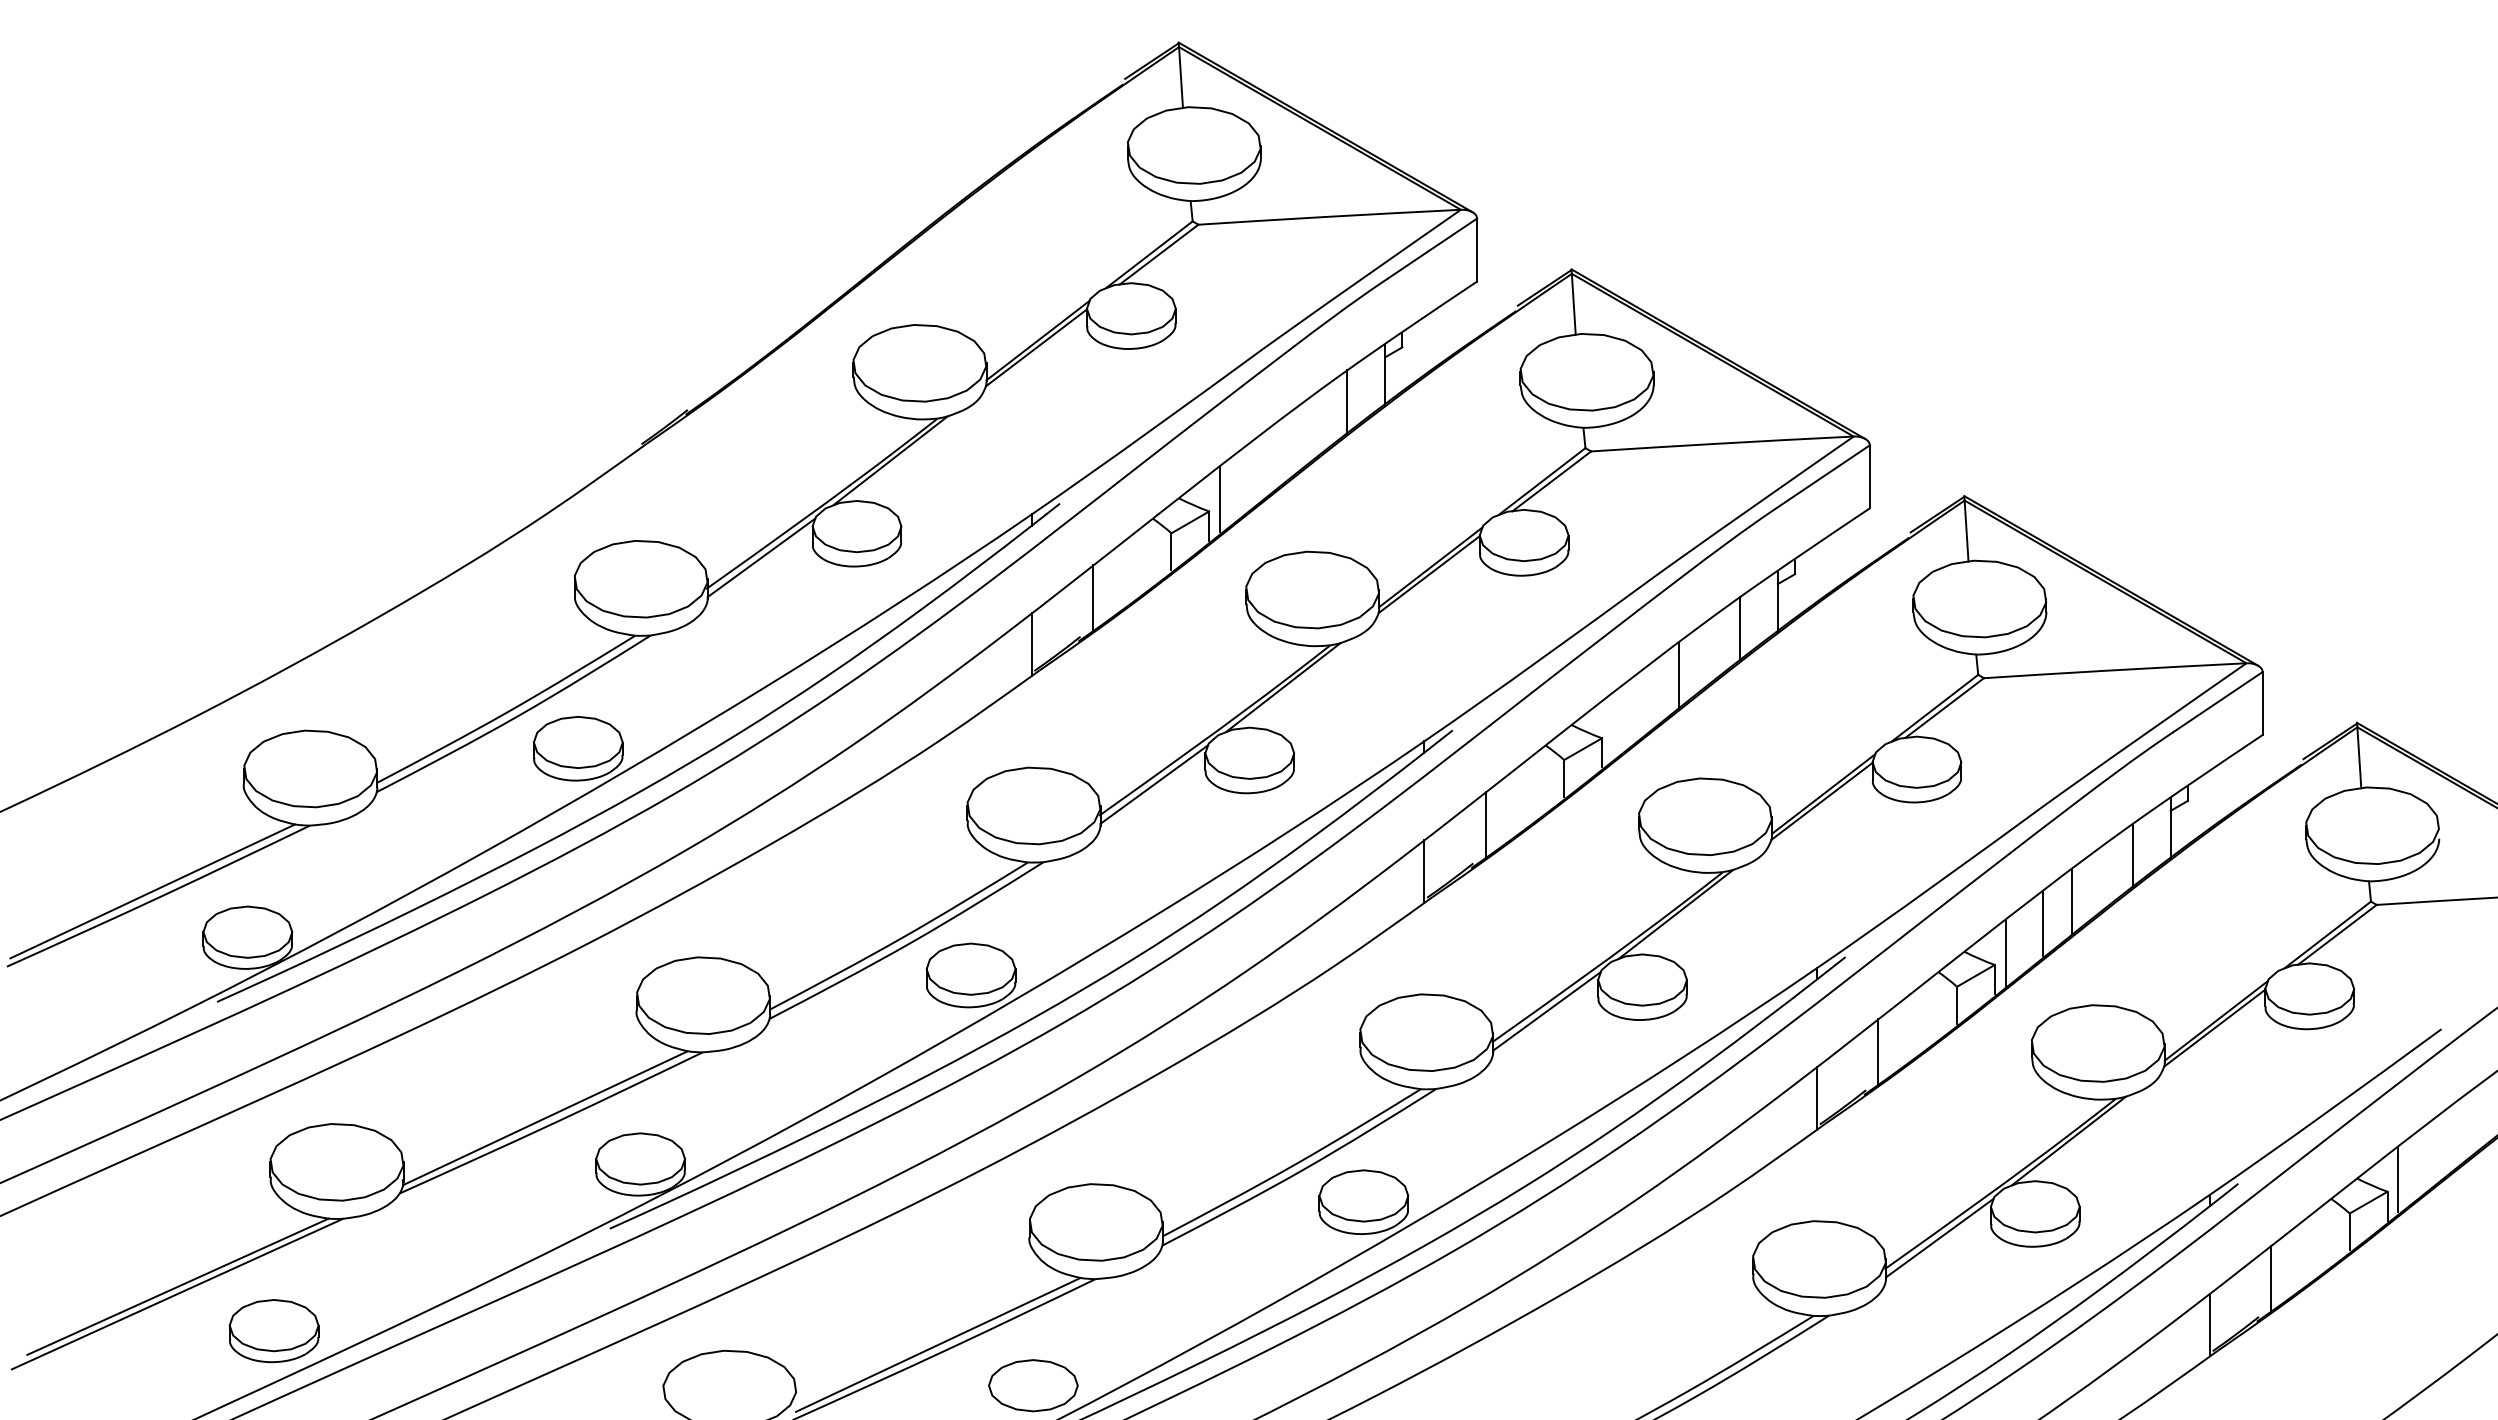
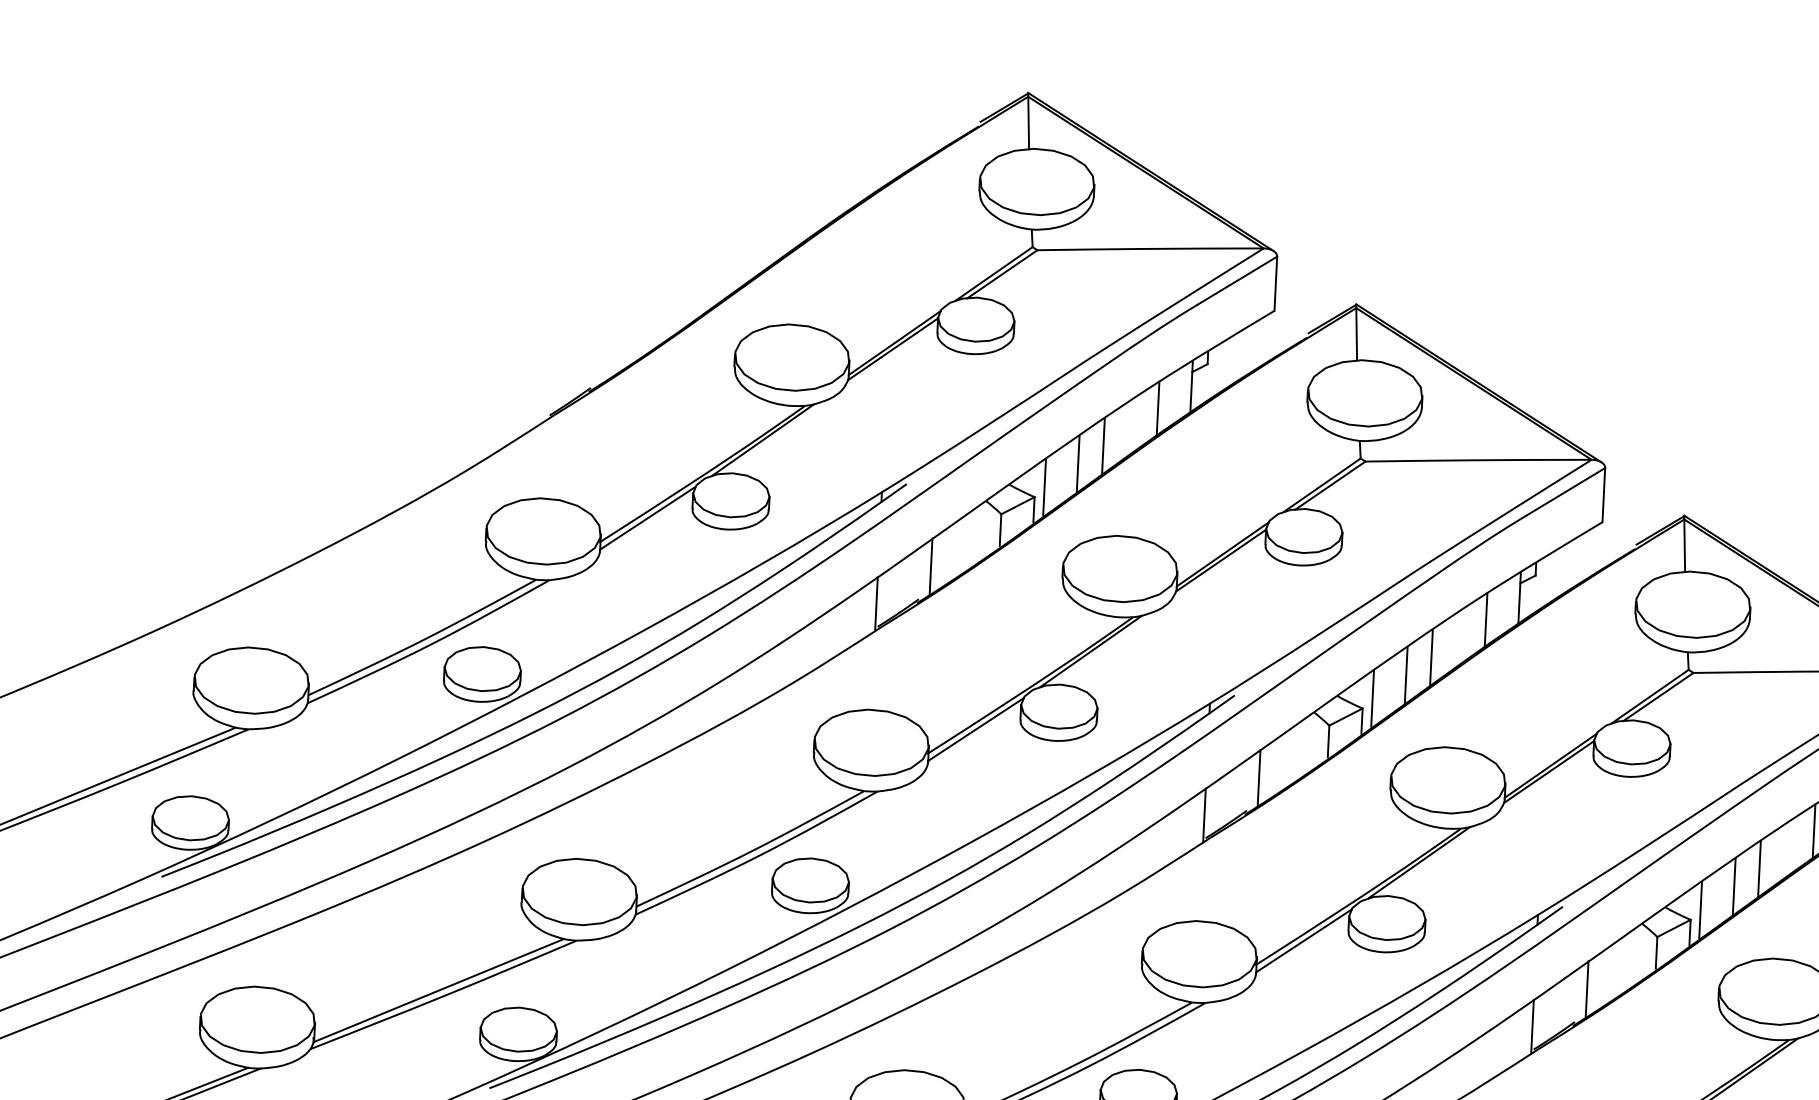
line: (1286, 448) -> (1103, 446), added
line: (1257, 470) -> (1077, 463), added
line: (1650, 696) -> (1406, 674), added
line: (1612, 725) -> (1372, 697), added

